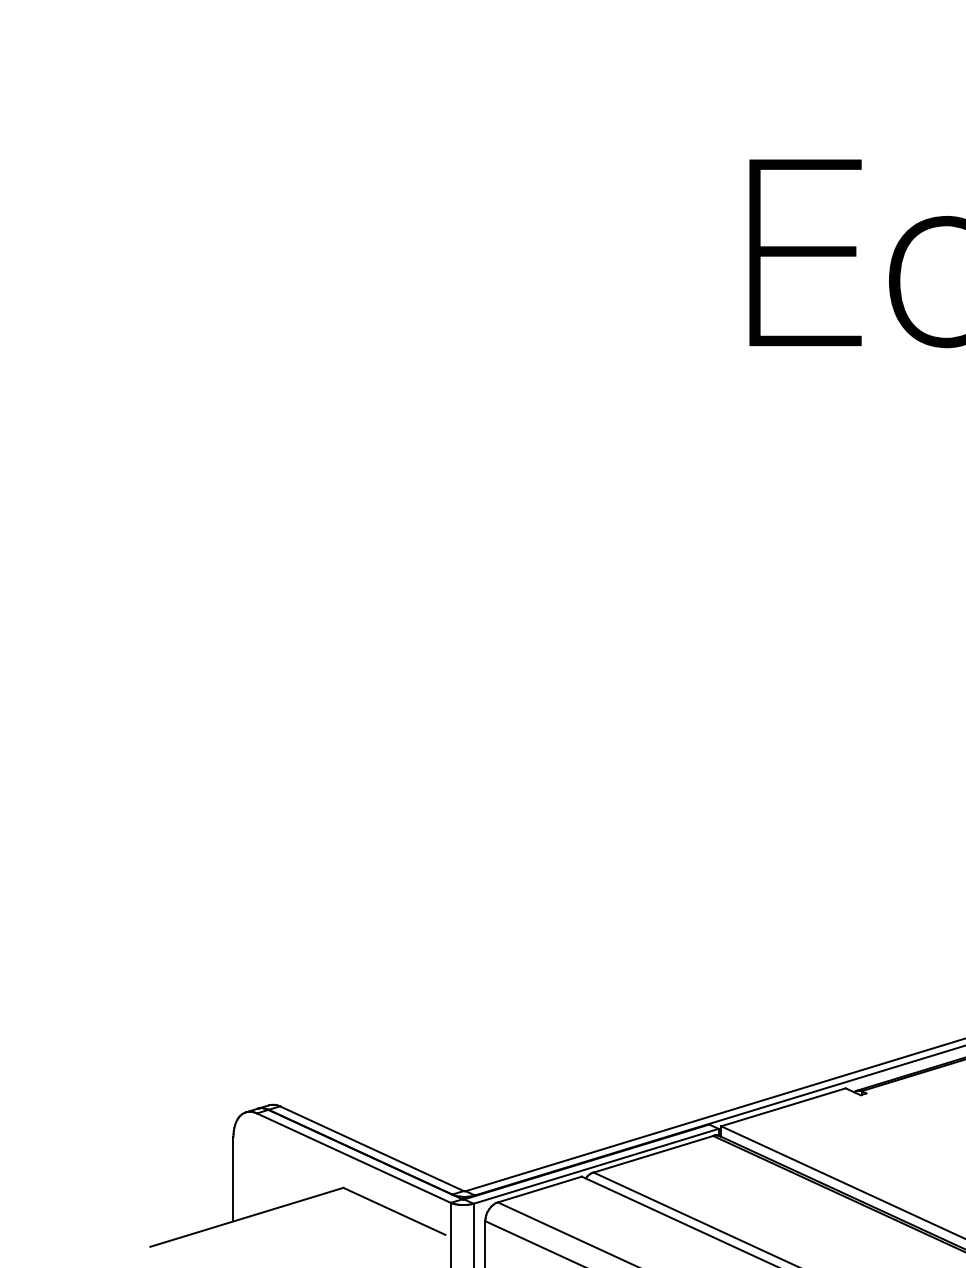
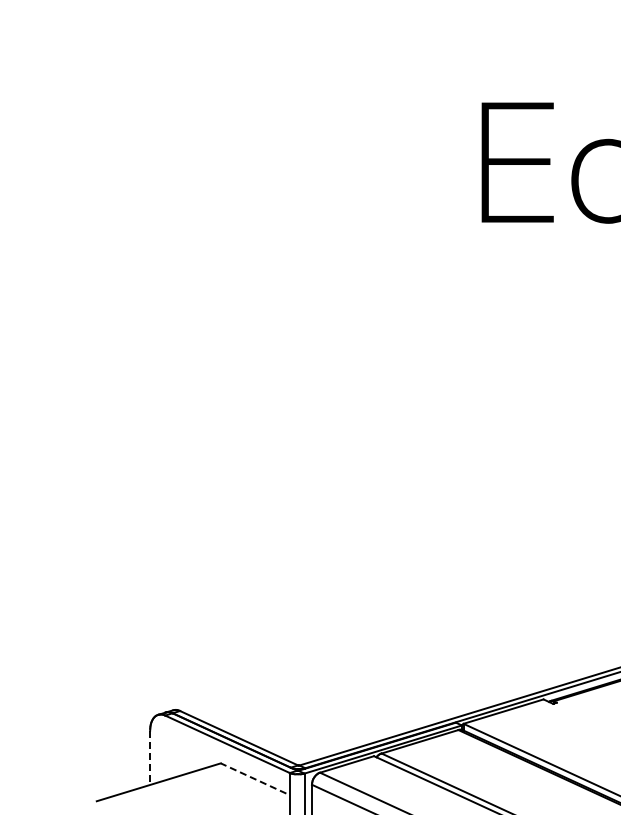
line: (233, 1180) -> (150, 758), solid -> dashed
line: (394, 1211) -> (253, 778), solid -> dashed

